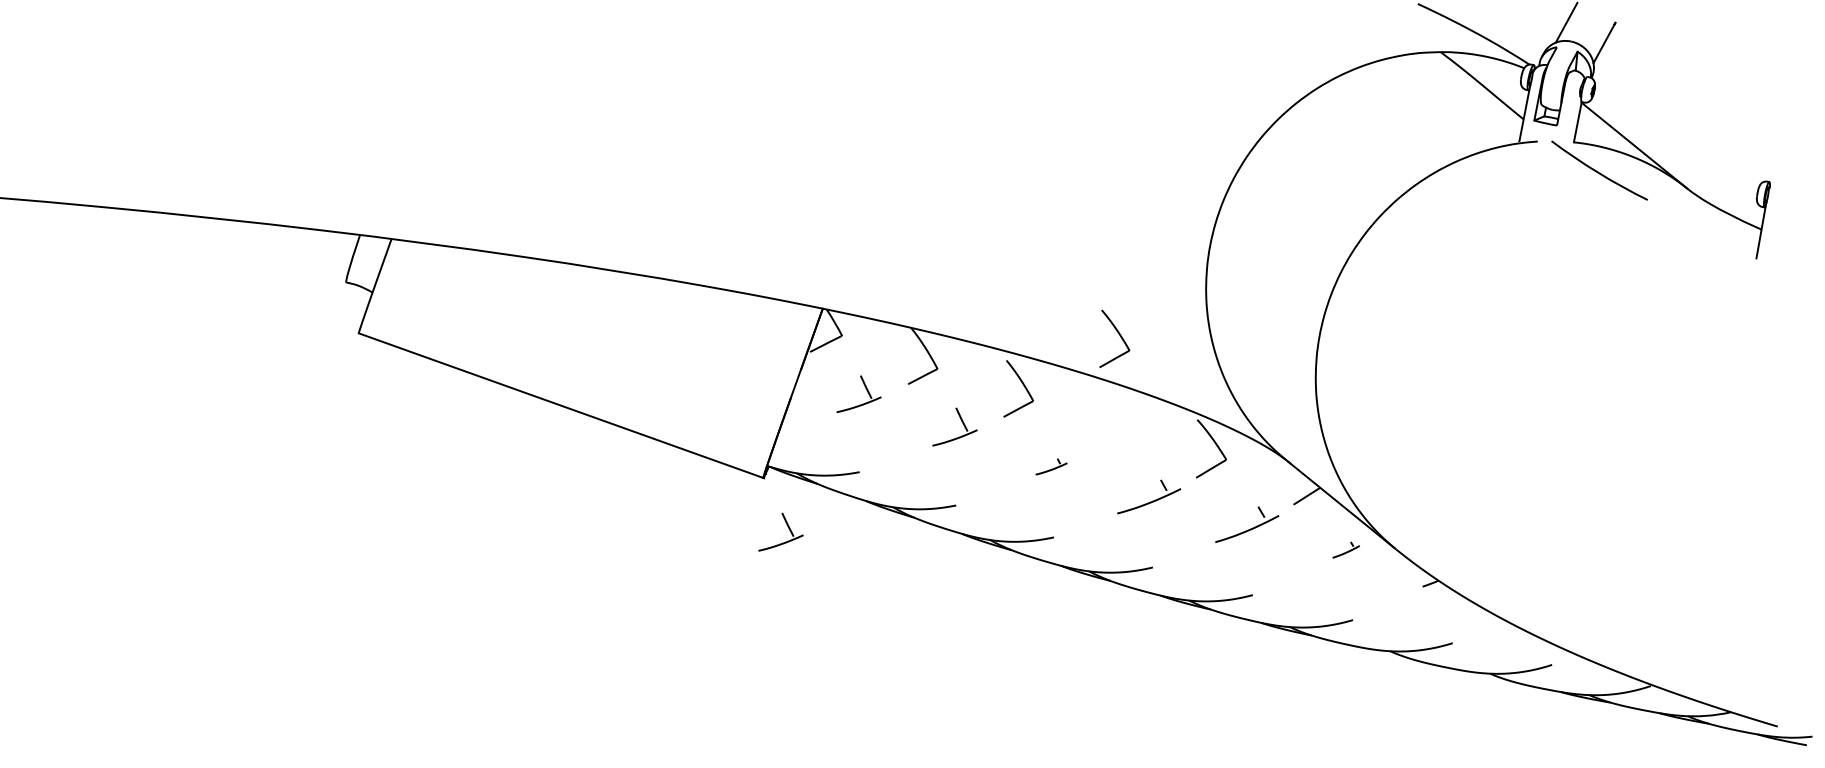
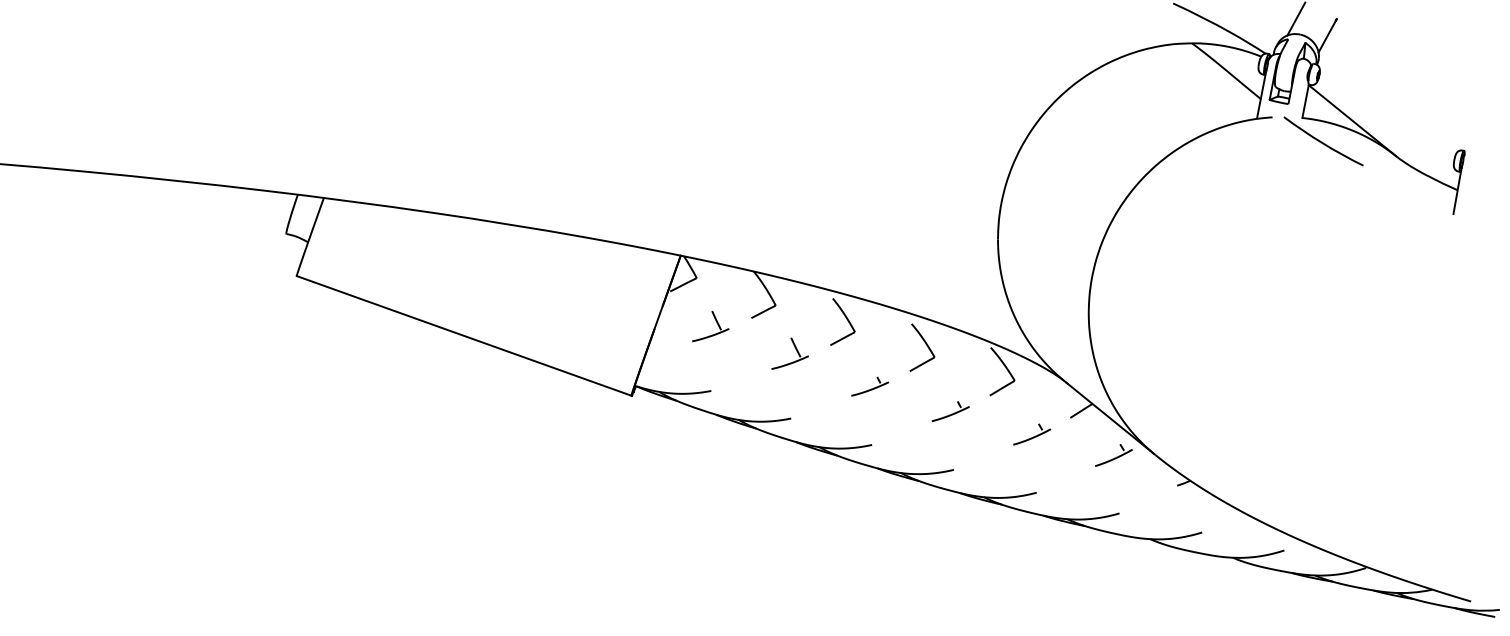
part: (1114, 338) -> (922, 347), moved
part: (1050, 466) -> (869, 386), size x1.43
part: (1148, 496) -> (950, 411), size x0.71
part: (1247, 524) -> (1032, 434), size x0.71
part: (787, 527) -> (651, 436), removed
part: (1345, 550) -> (1113, 455), size x1.67

